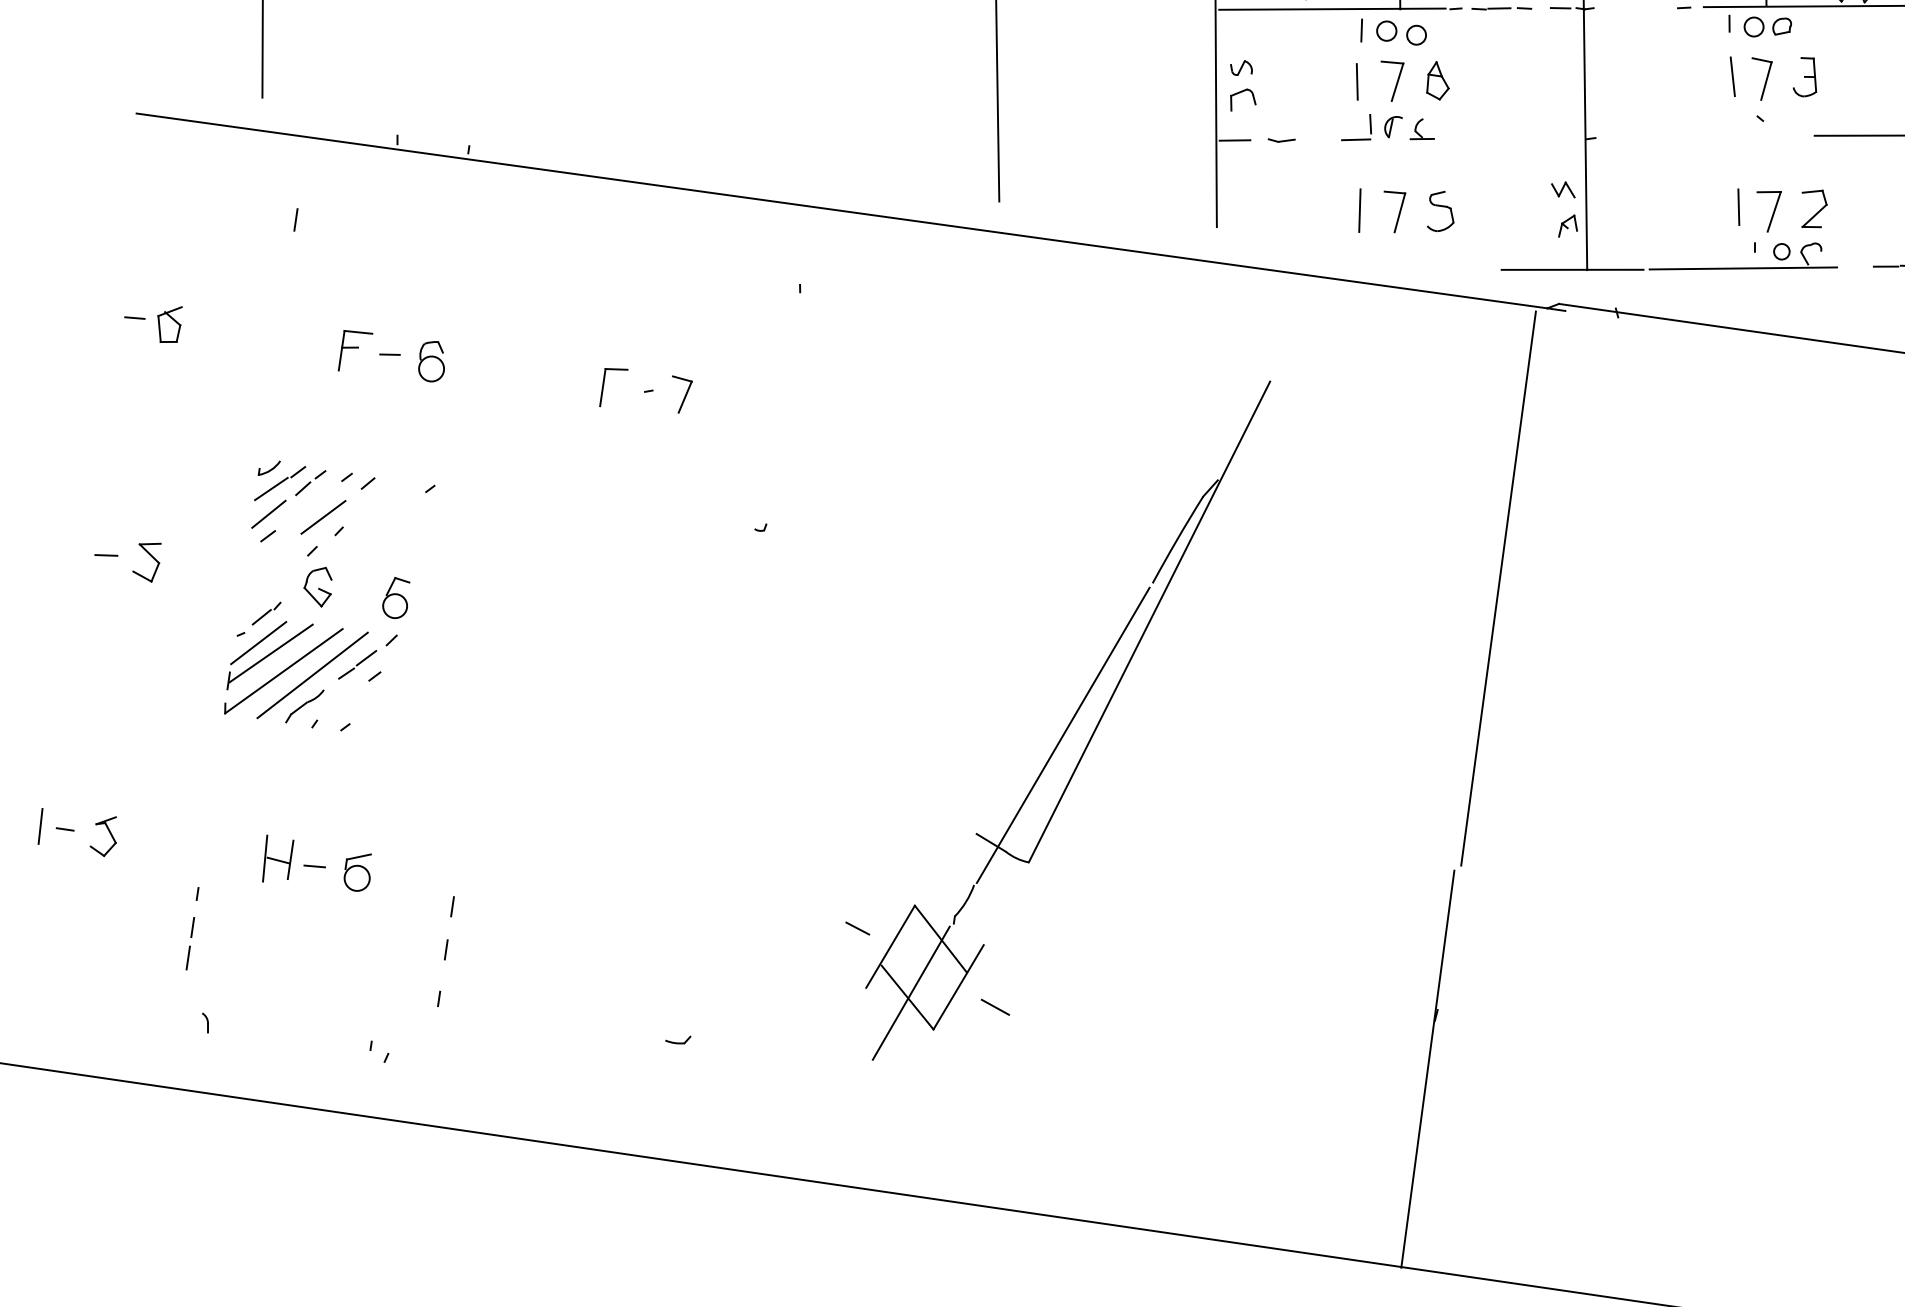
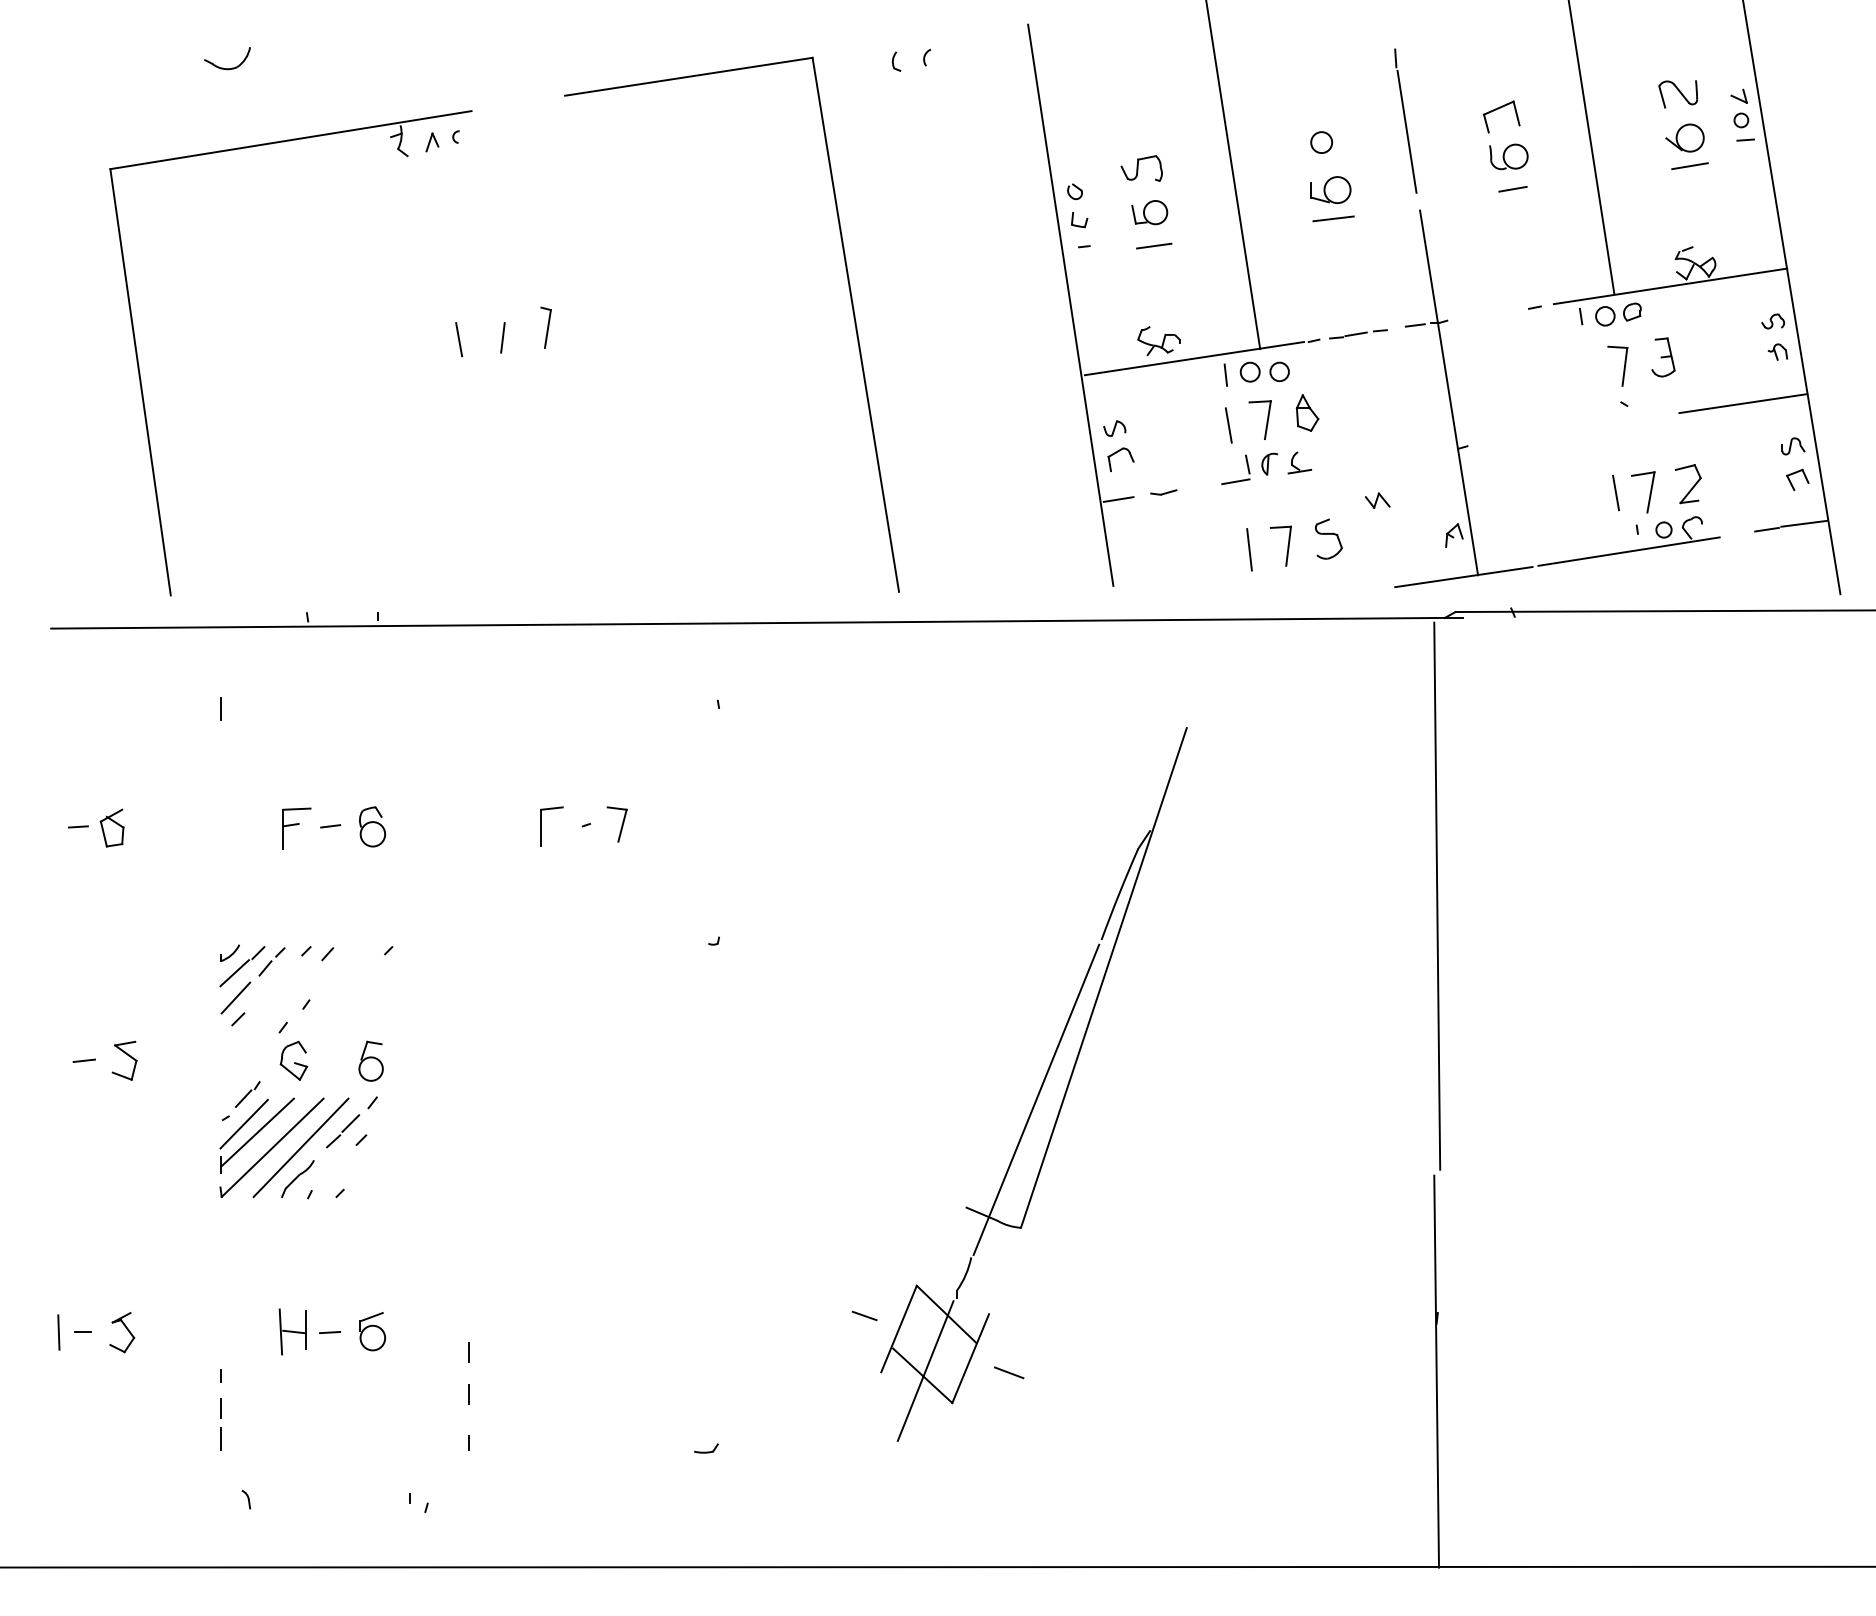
line: (1732, 76) -> (1591, 367), removed
part: (1563, 189) -> (1377, 500), moved
line: (323, 517) -> (289, 993), removed

